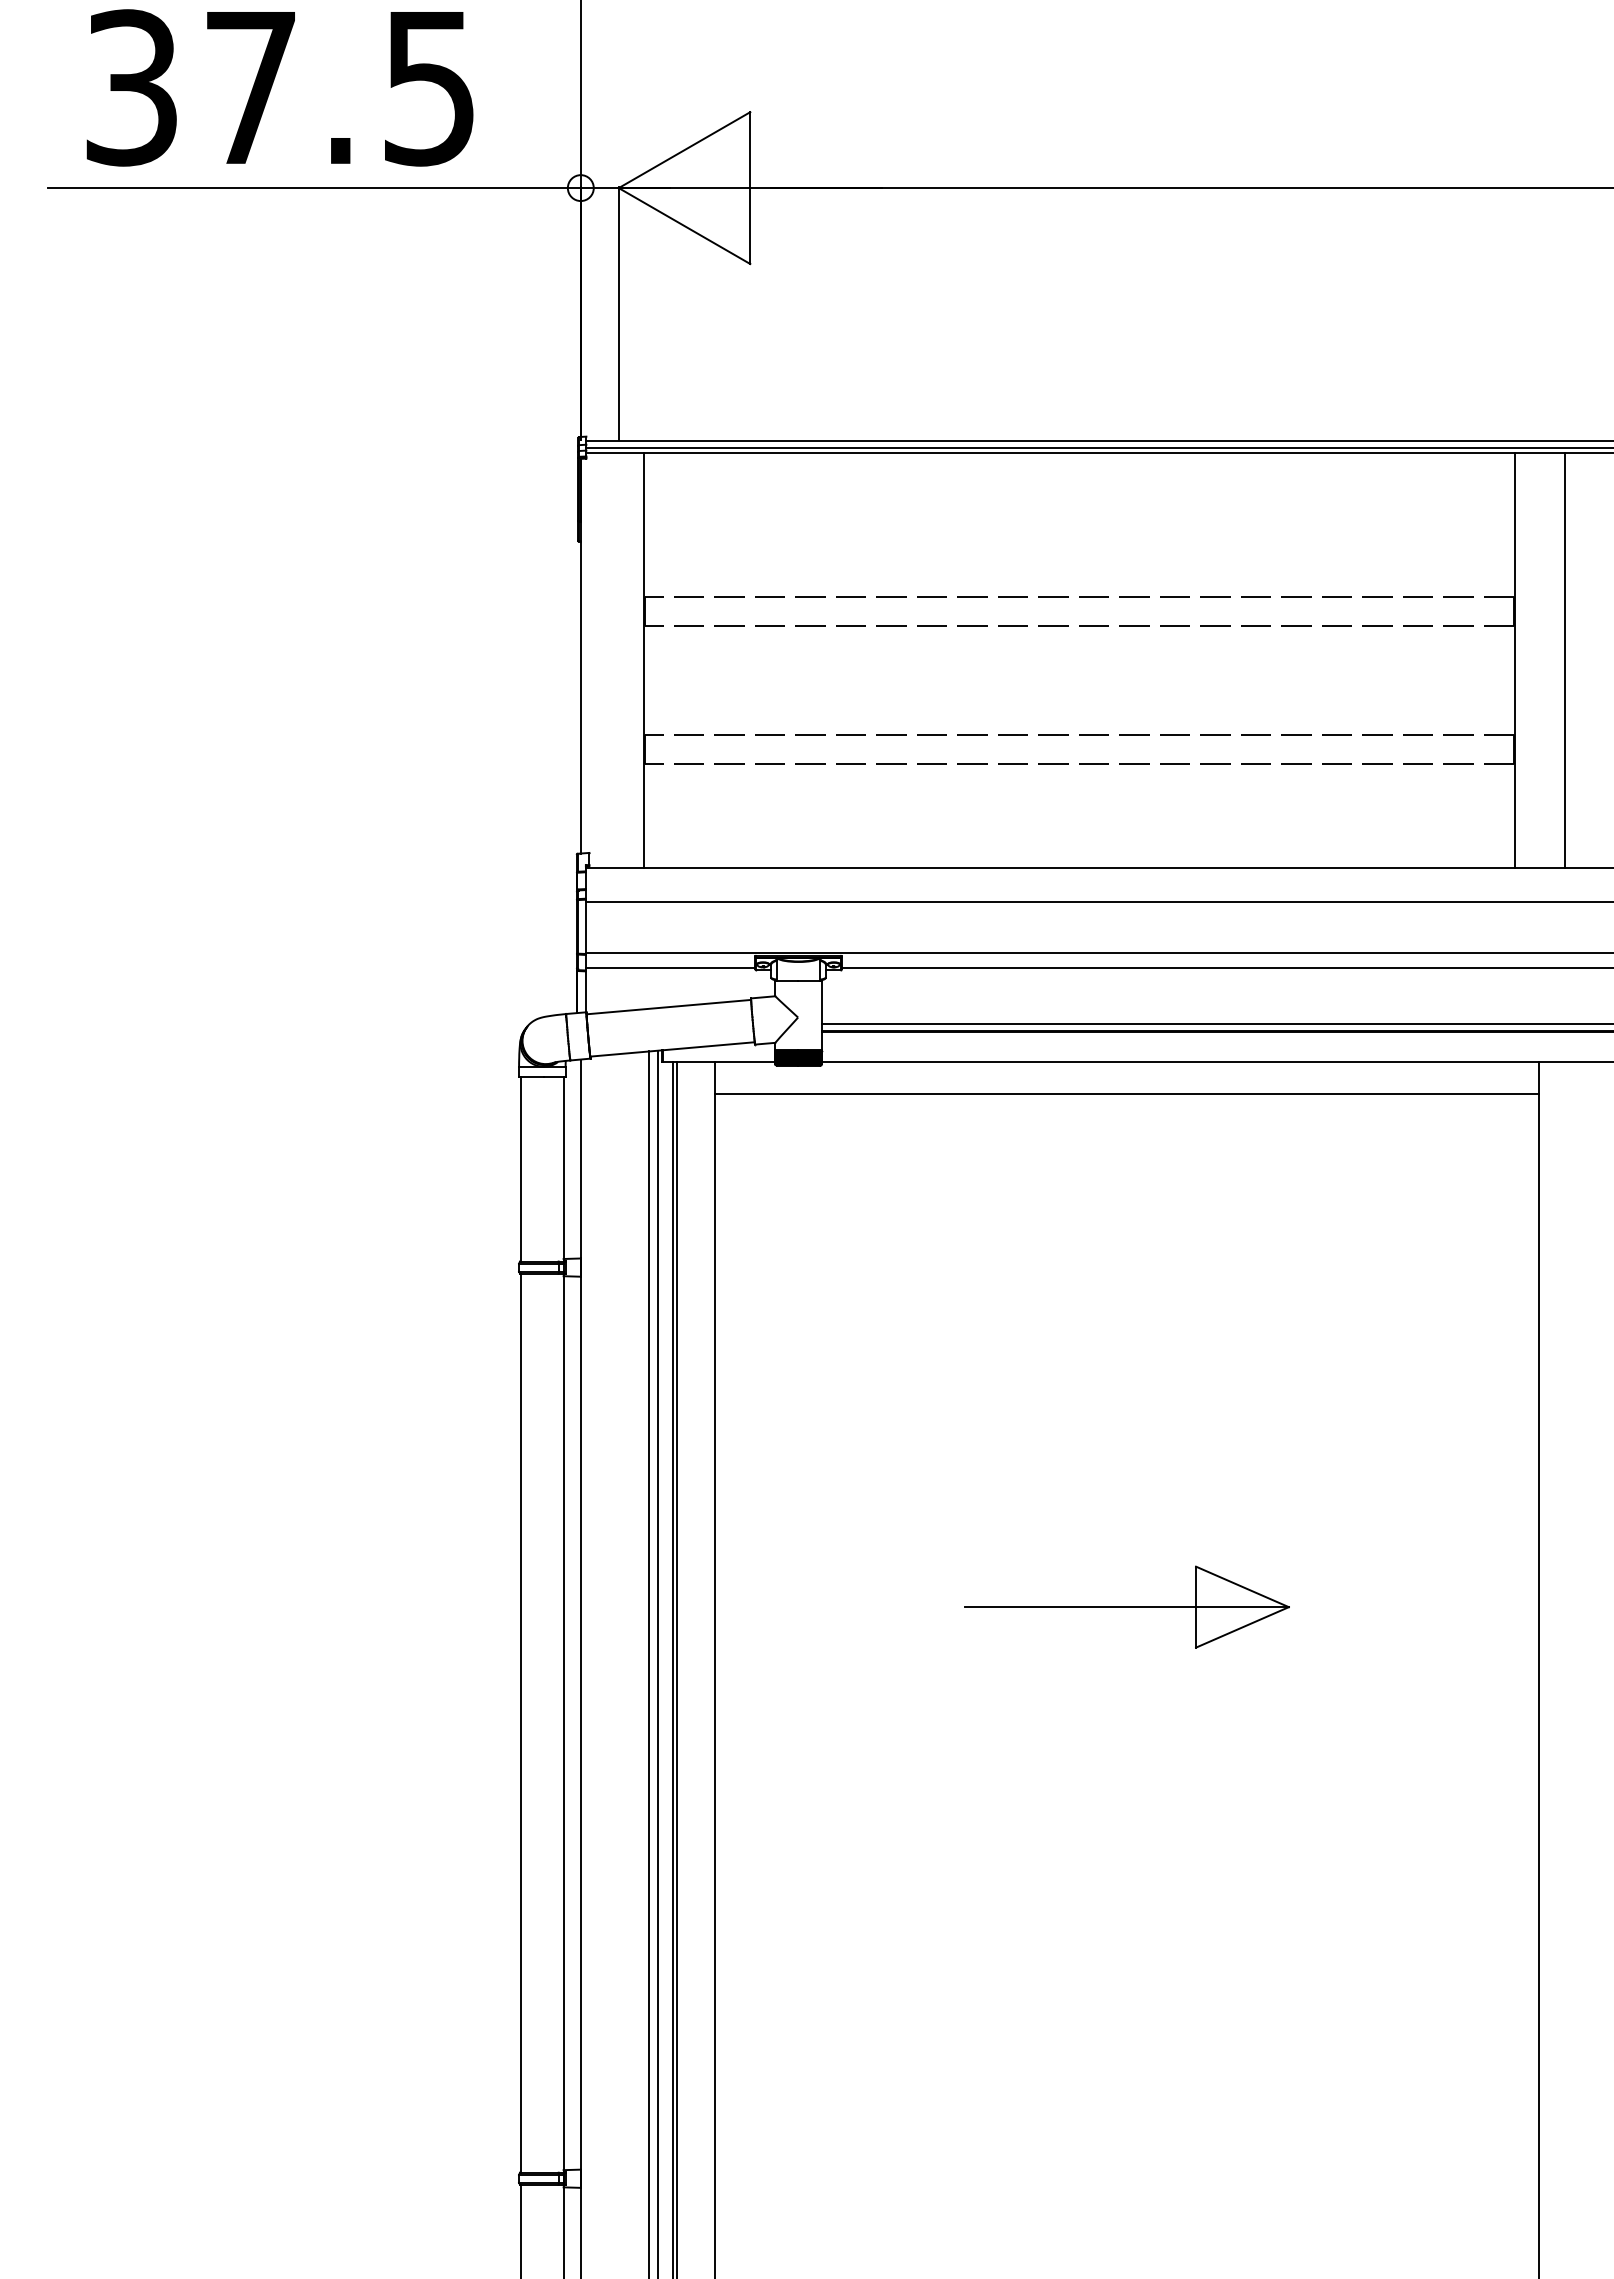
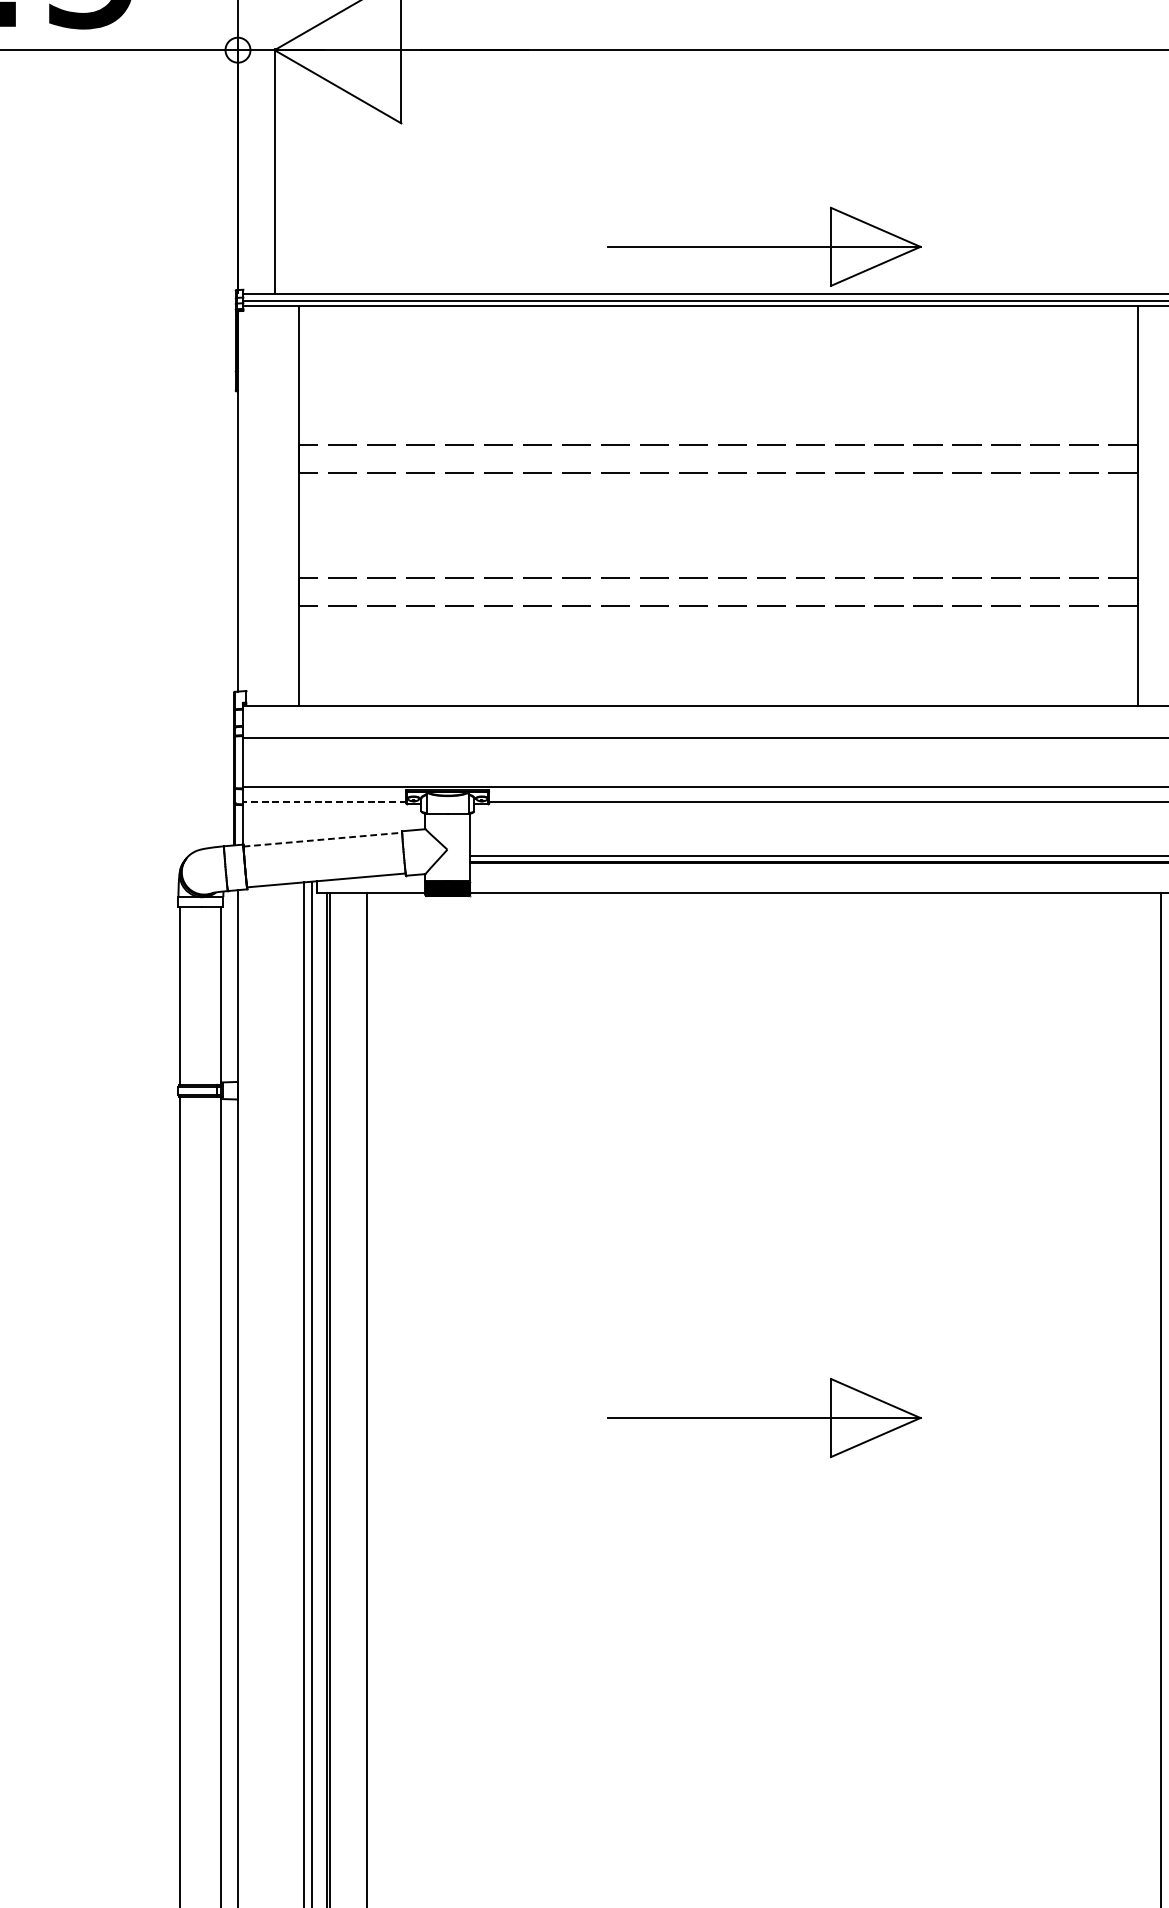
part: (1126, 391) -> (763, 246), added
line: (670, 967) -> (324, 801), solid -> dashed
line: (668, 1007) -> (322, 840), solid -> dashed
line: (1126, 1094) -> (763, 923), removed

